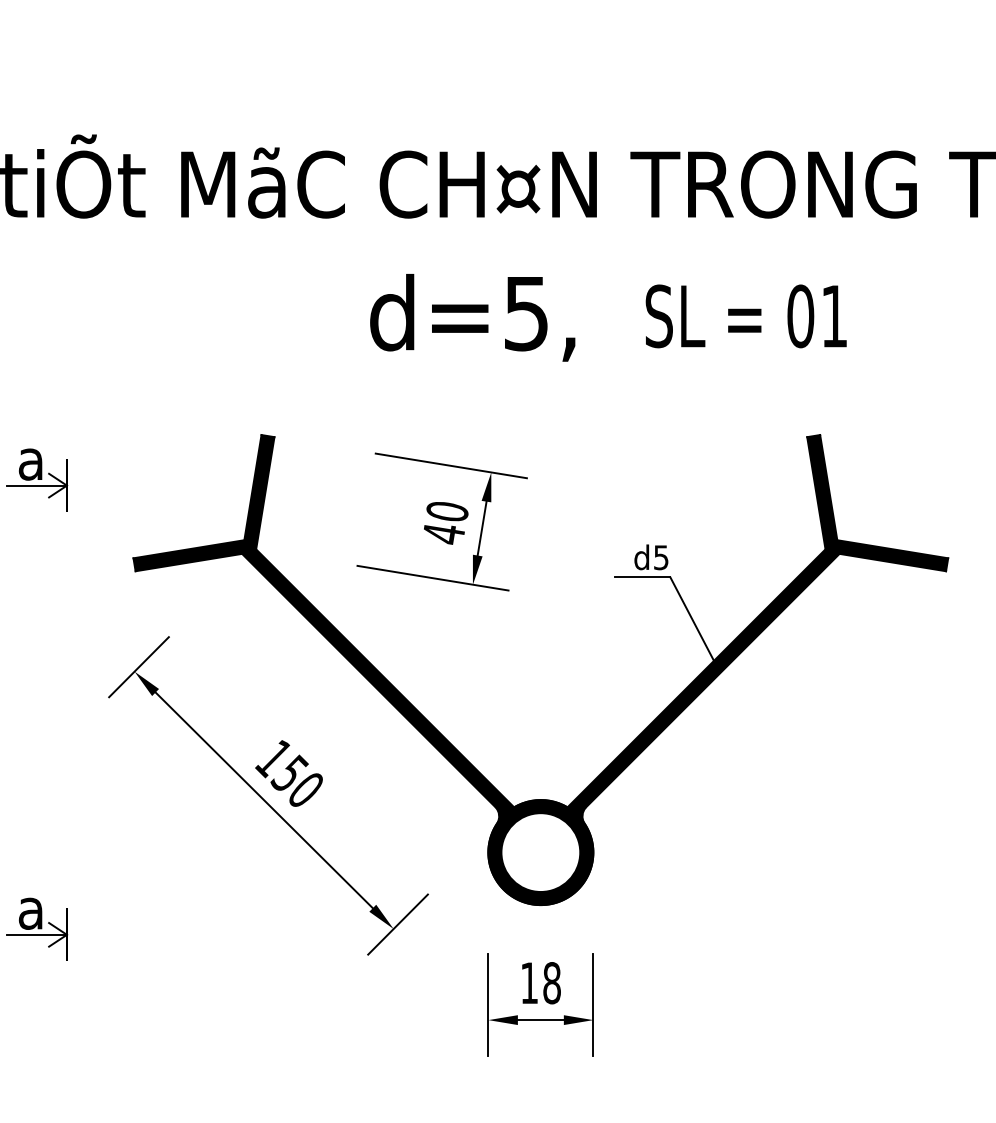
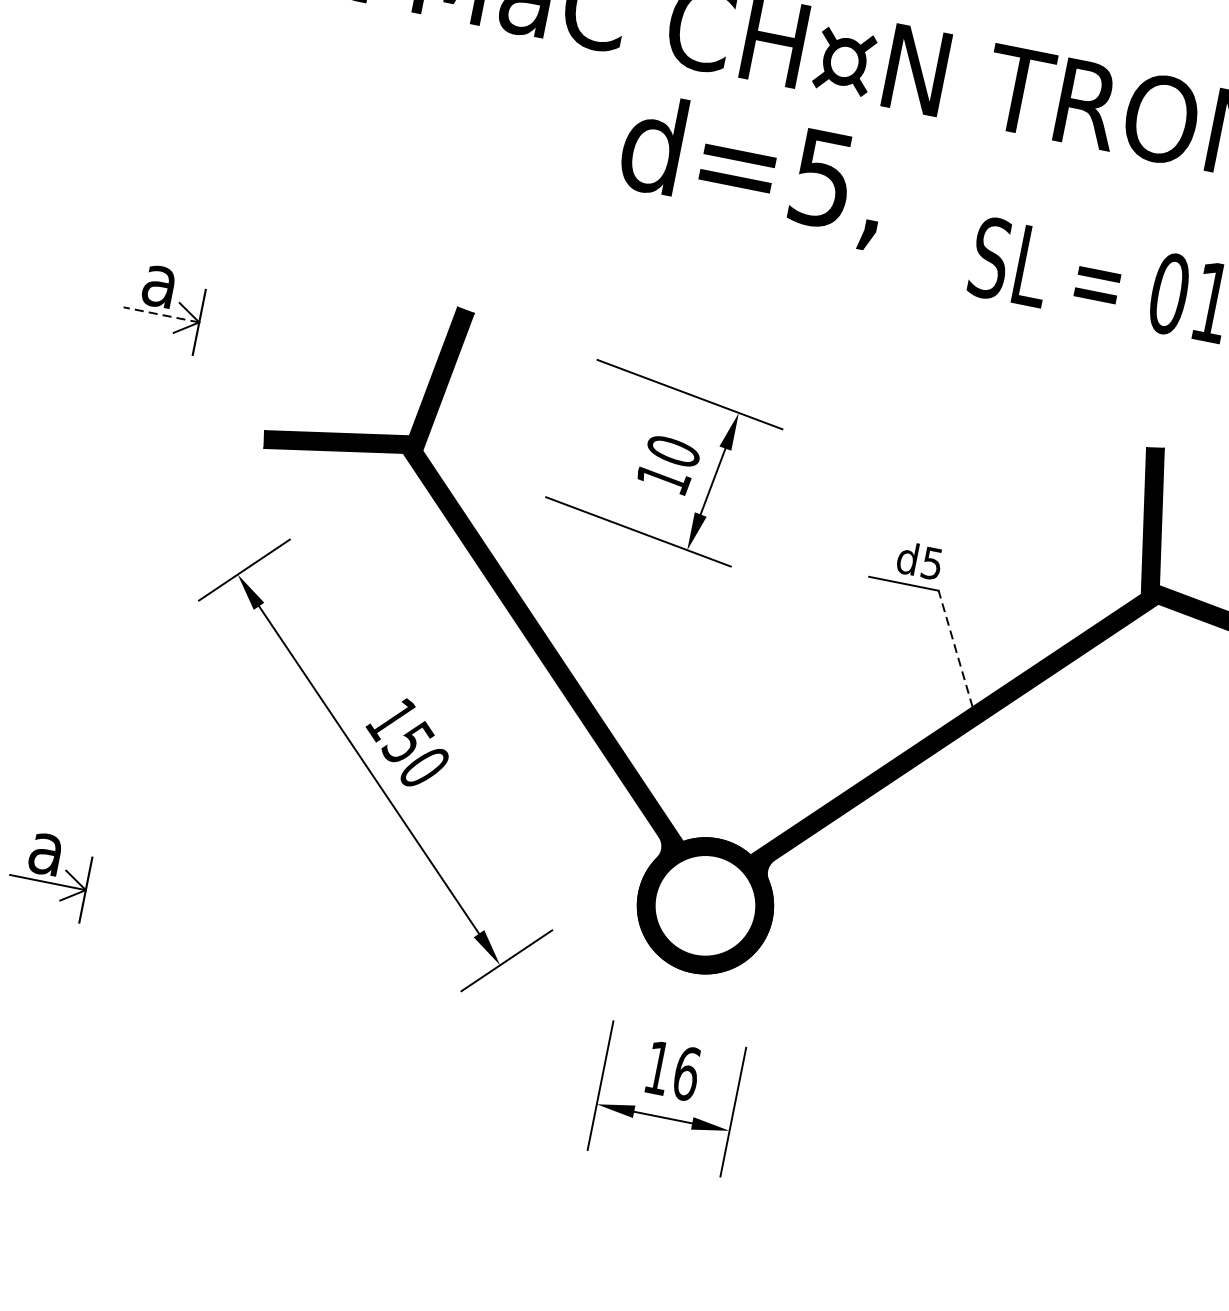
text: (472, 317) -> (753, 170), moved
line: (37, 485) -> (162, 314), solid -> dashed
text: (444, 534) -> (664, 479), 40 -> 10
line: (691, 618) -> (954, 648), solid -> dashed
text: (552, 983) -> (687, 1074), 18 -> 16

